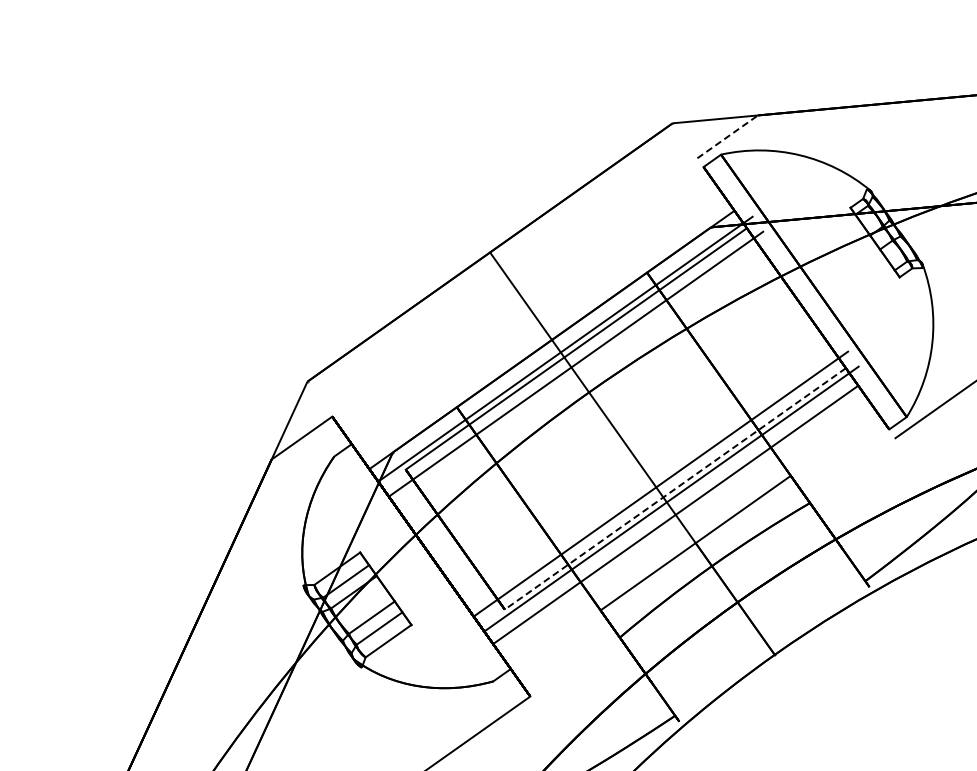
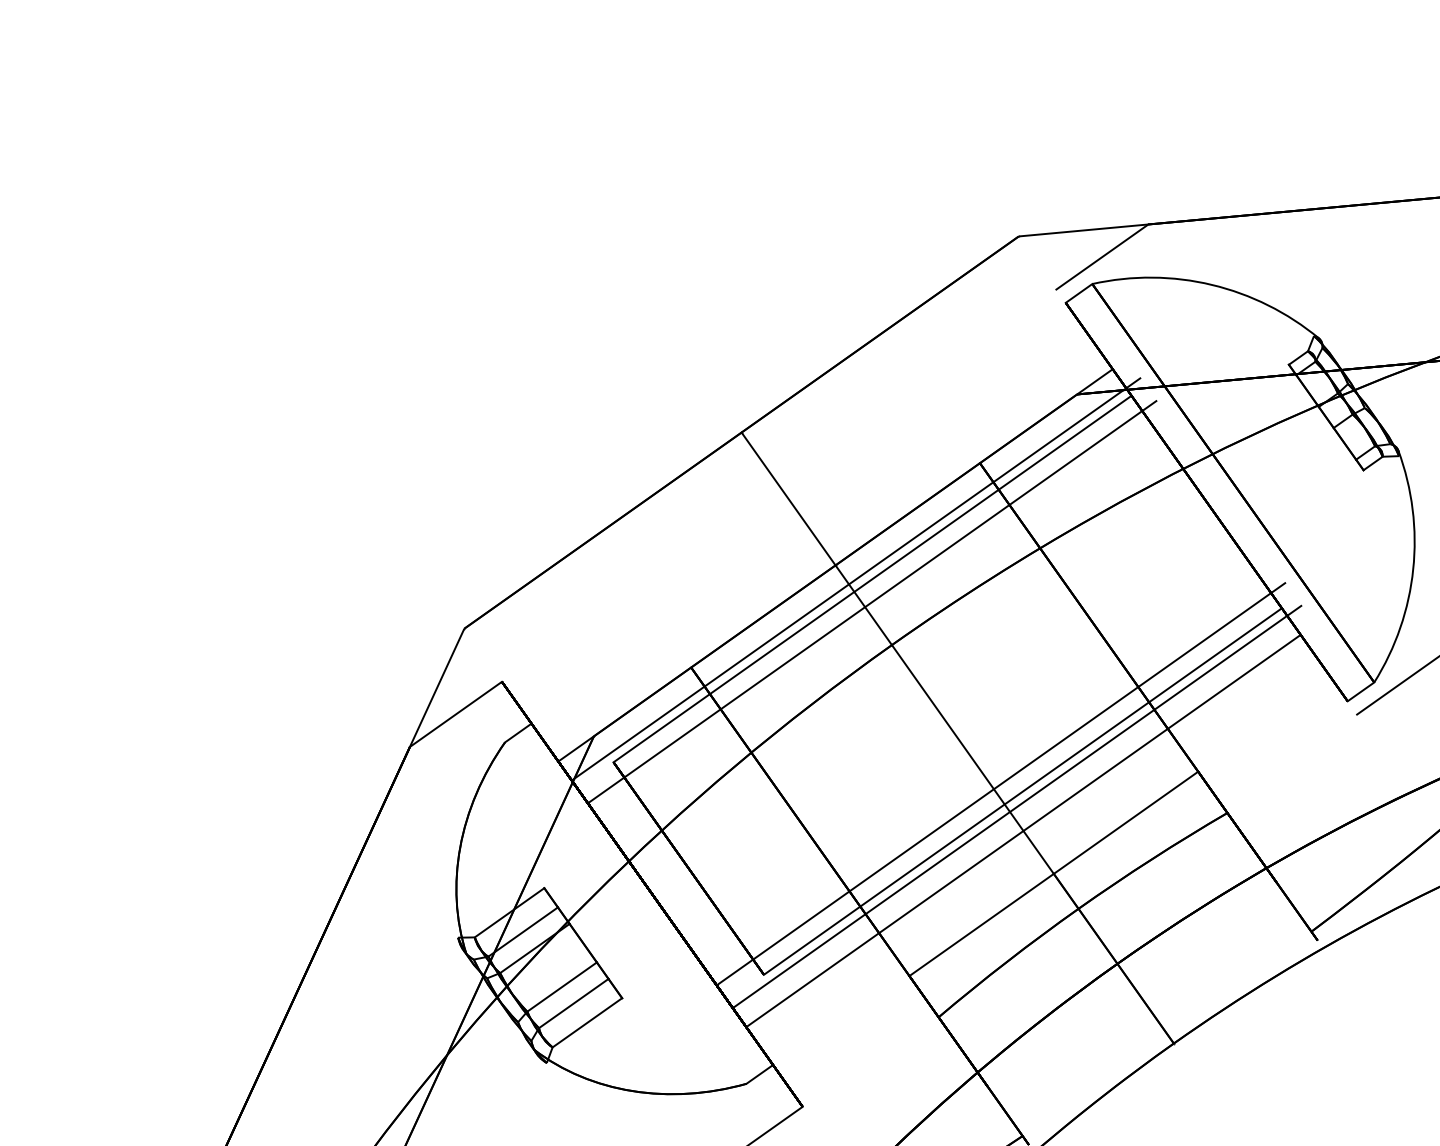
line: (728, 136) -> (1103, 256), dashed -> solid
line: (675, 488) -> (1023, 790), dashed -> solid

